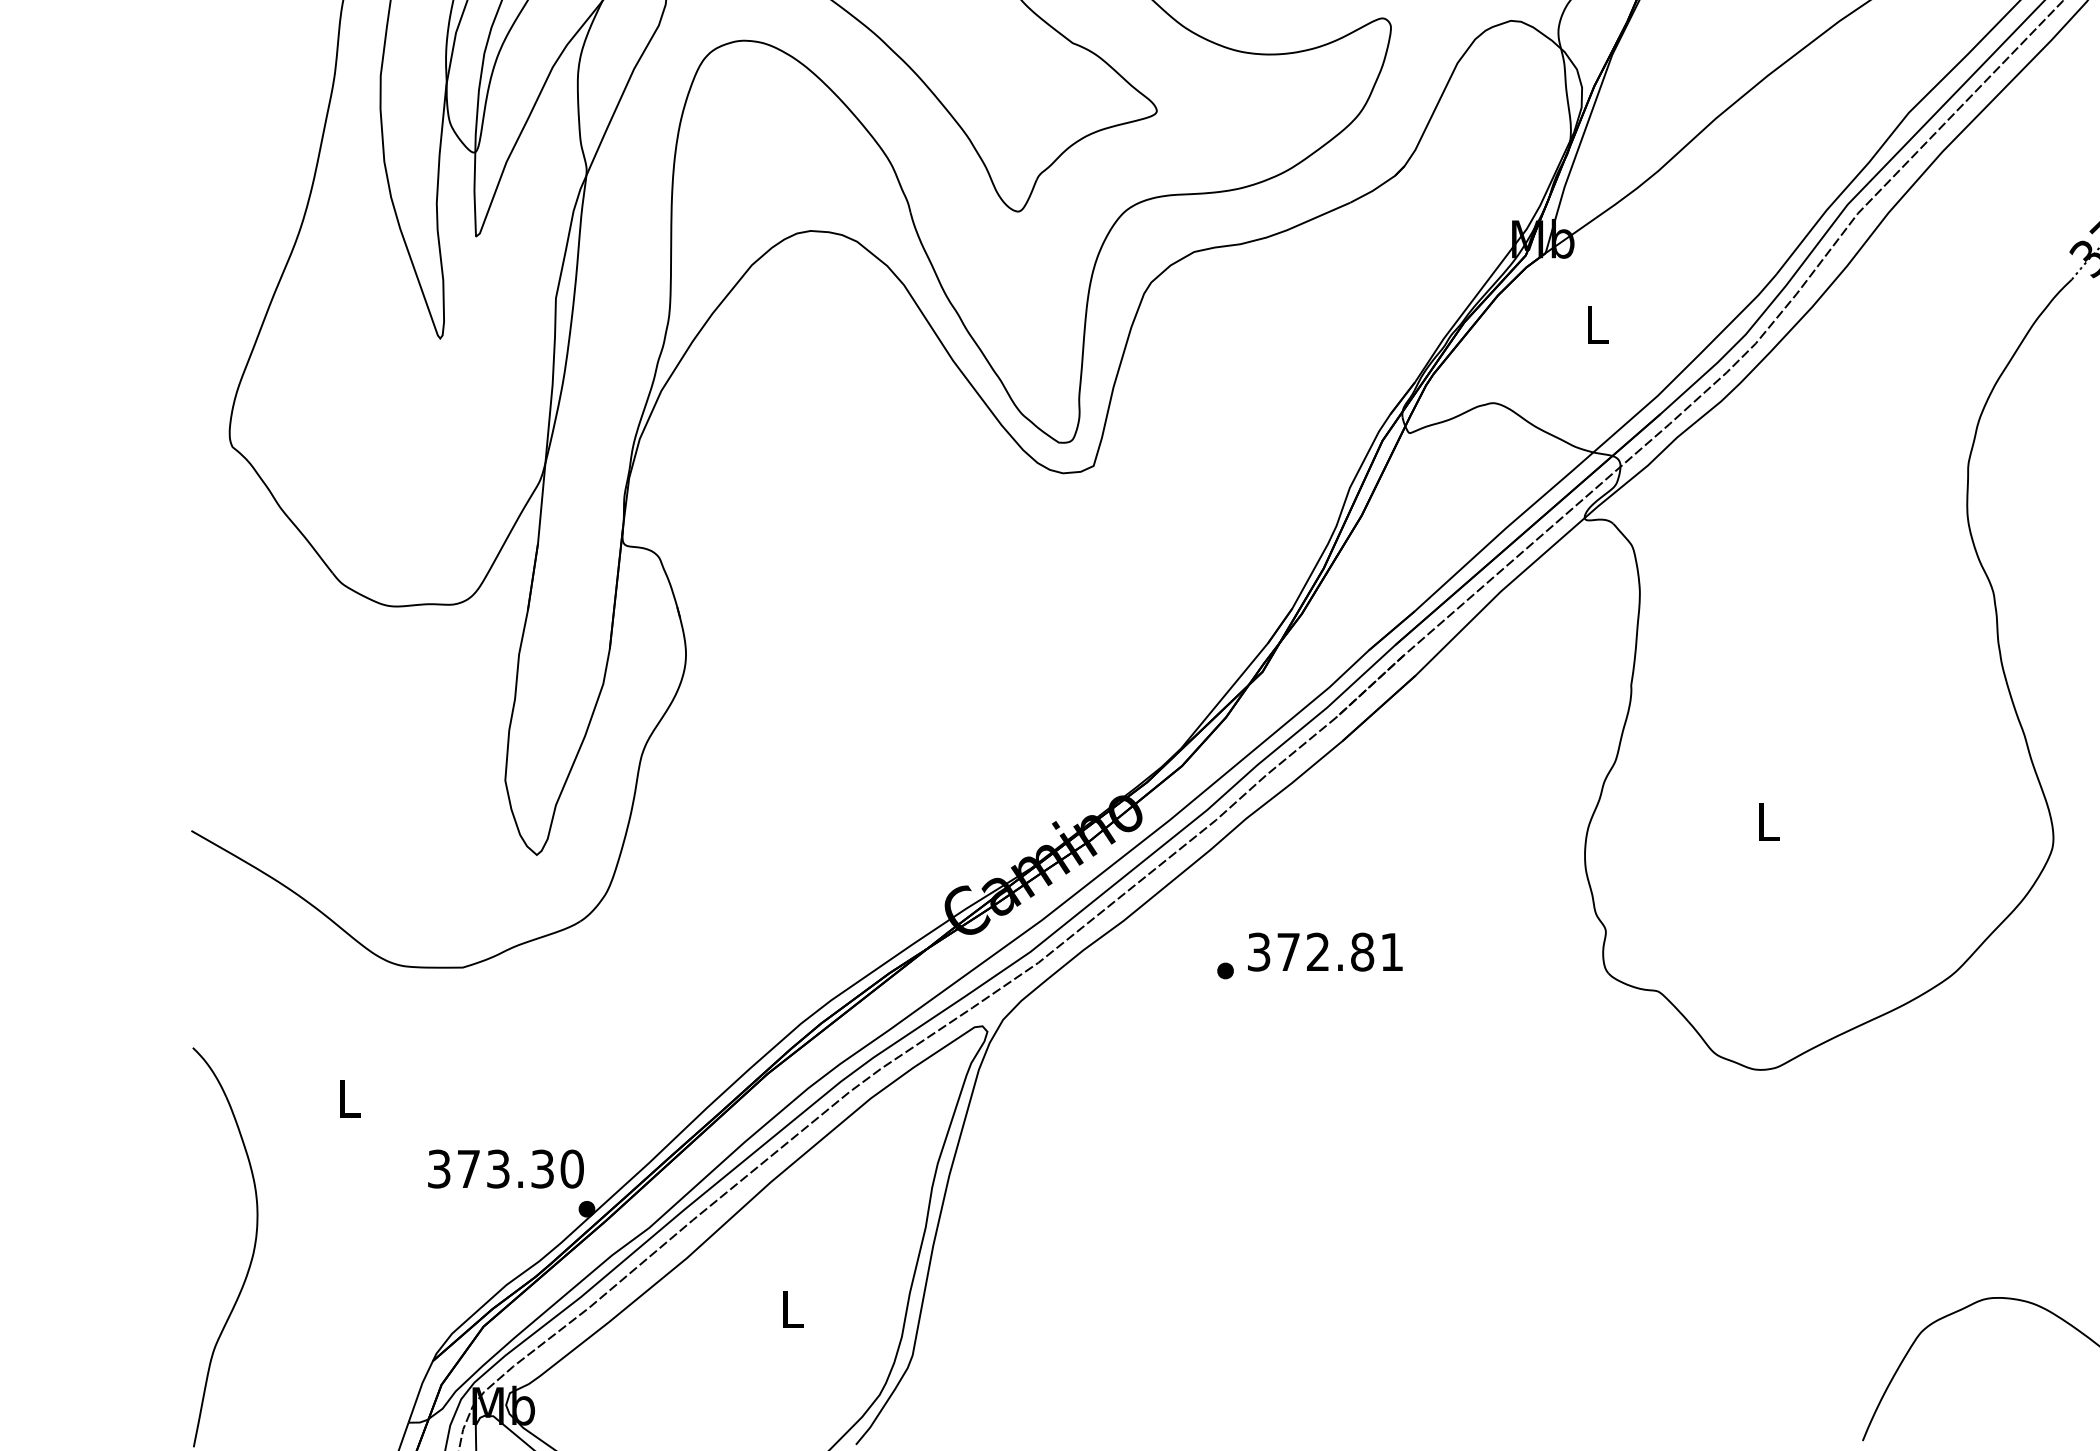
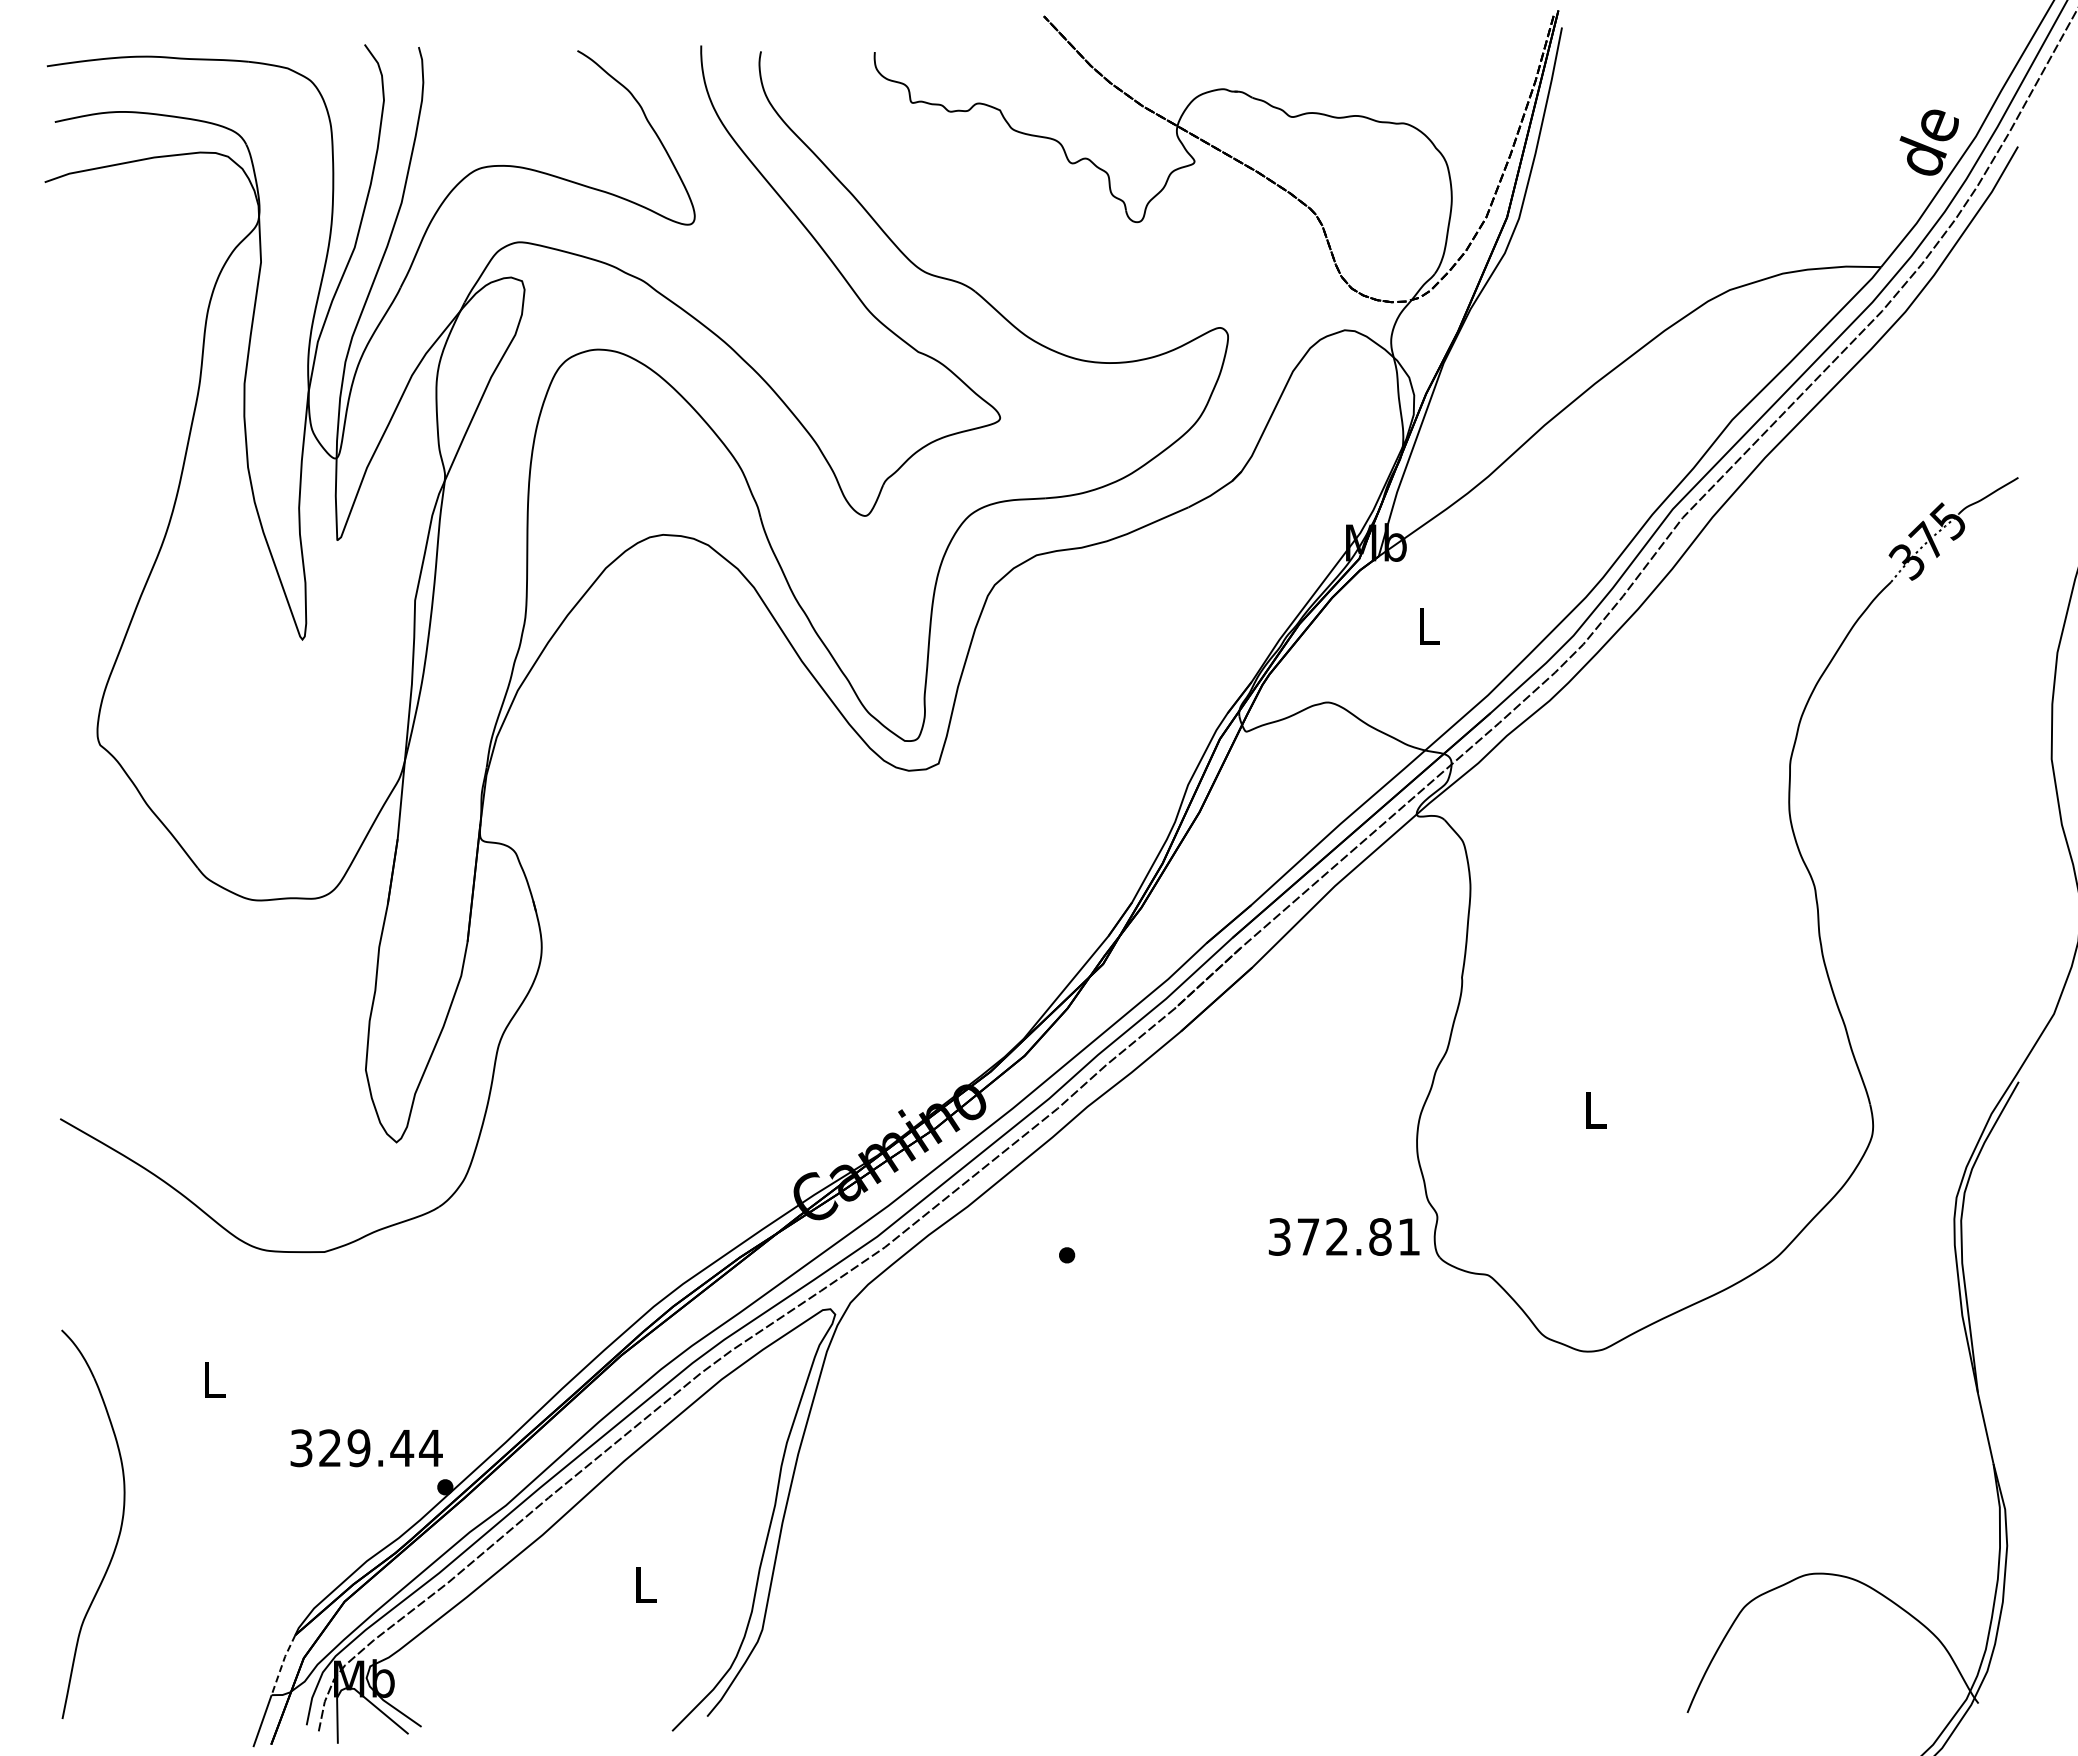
text: (1324, 951) -> (1343, 1236), moved
text: (520, 1169) -> (380, 1448), 373.30 -> 329.44
line: (419, 1391) -> (282, 1664), solid -> dashed

